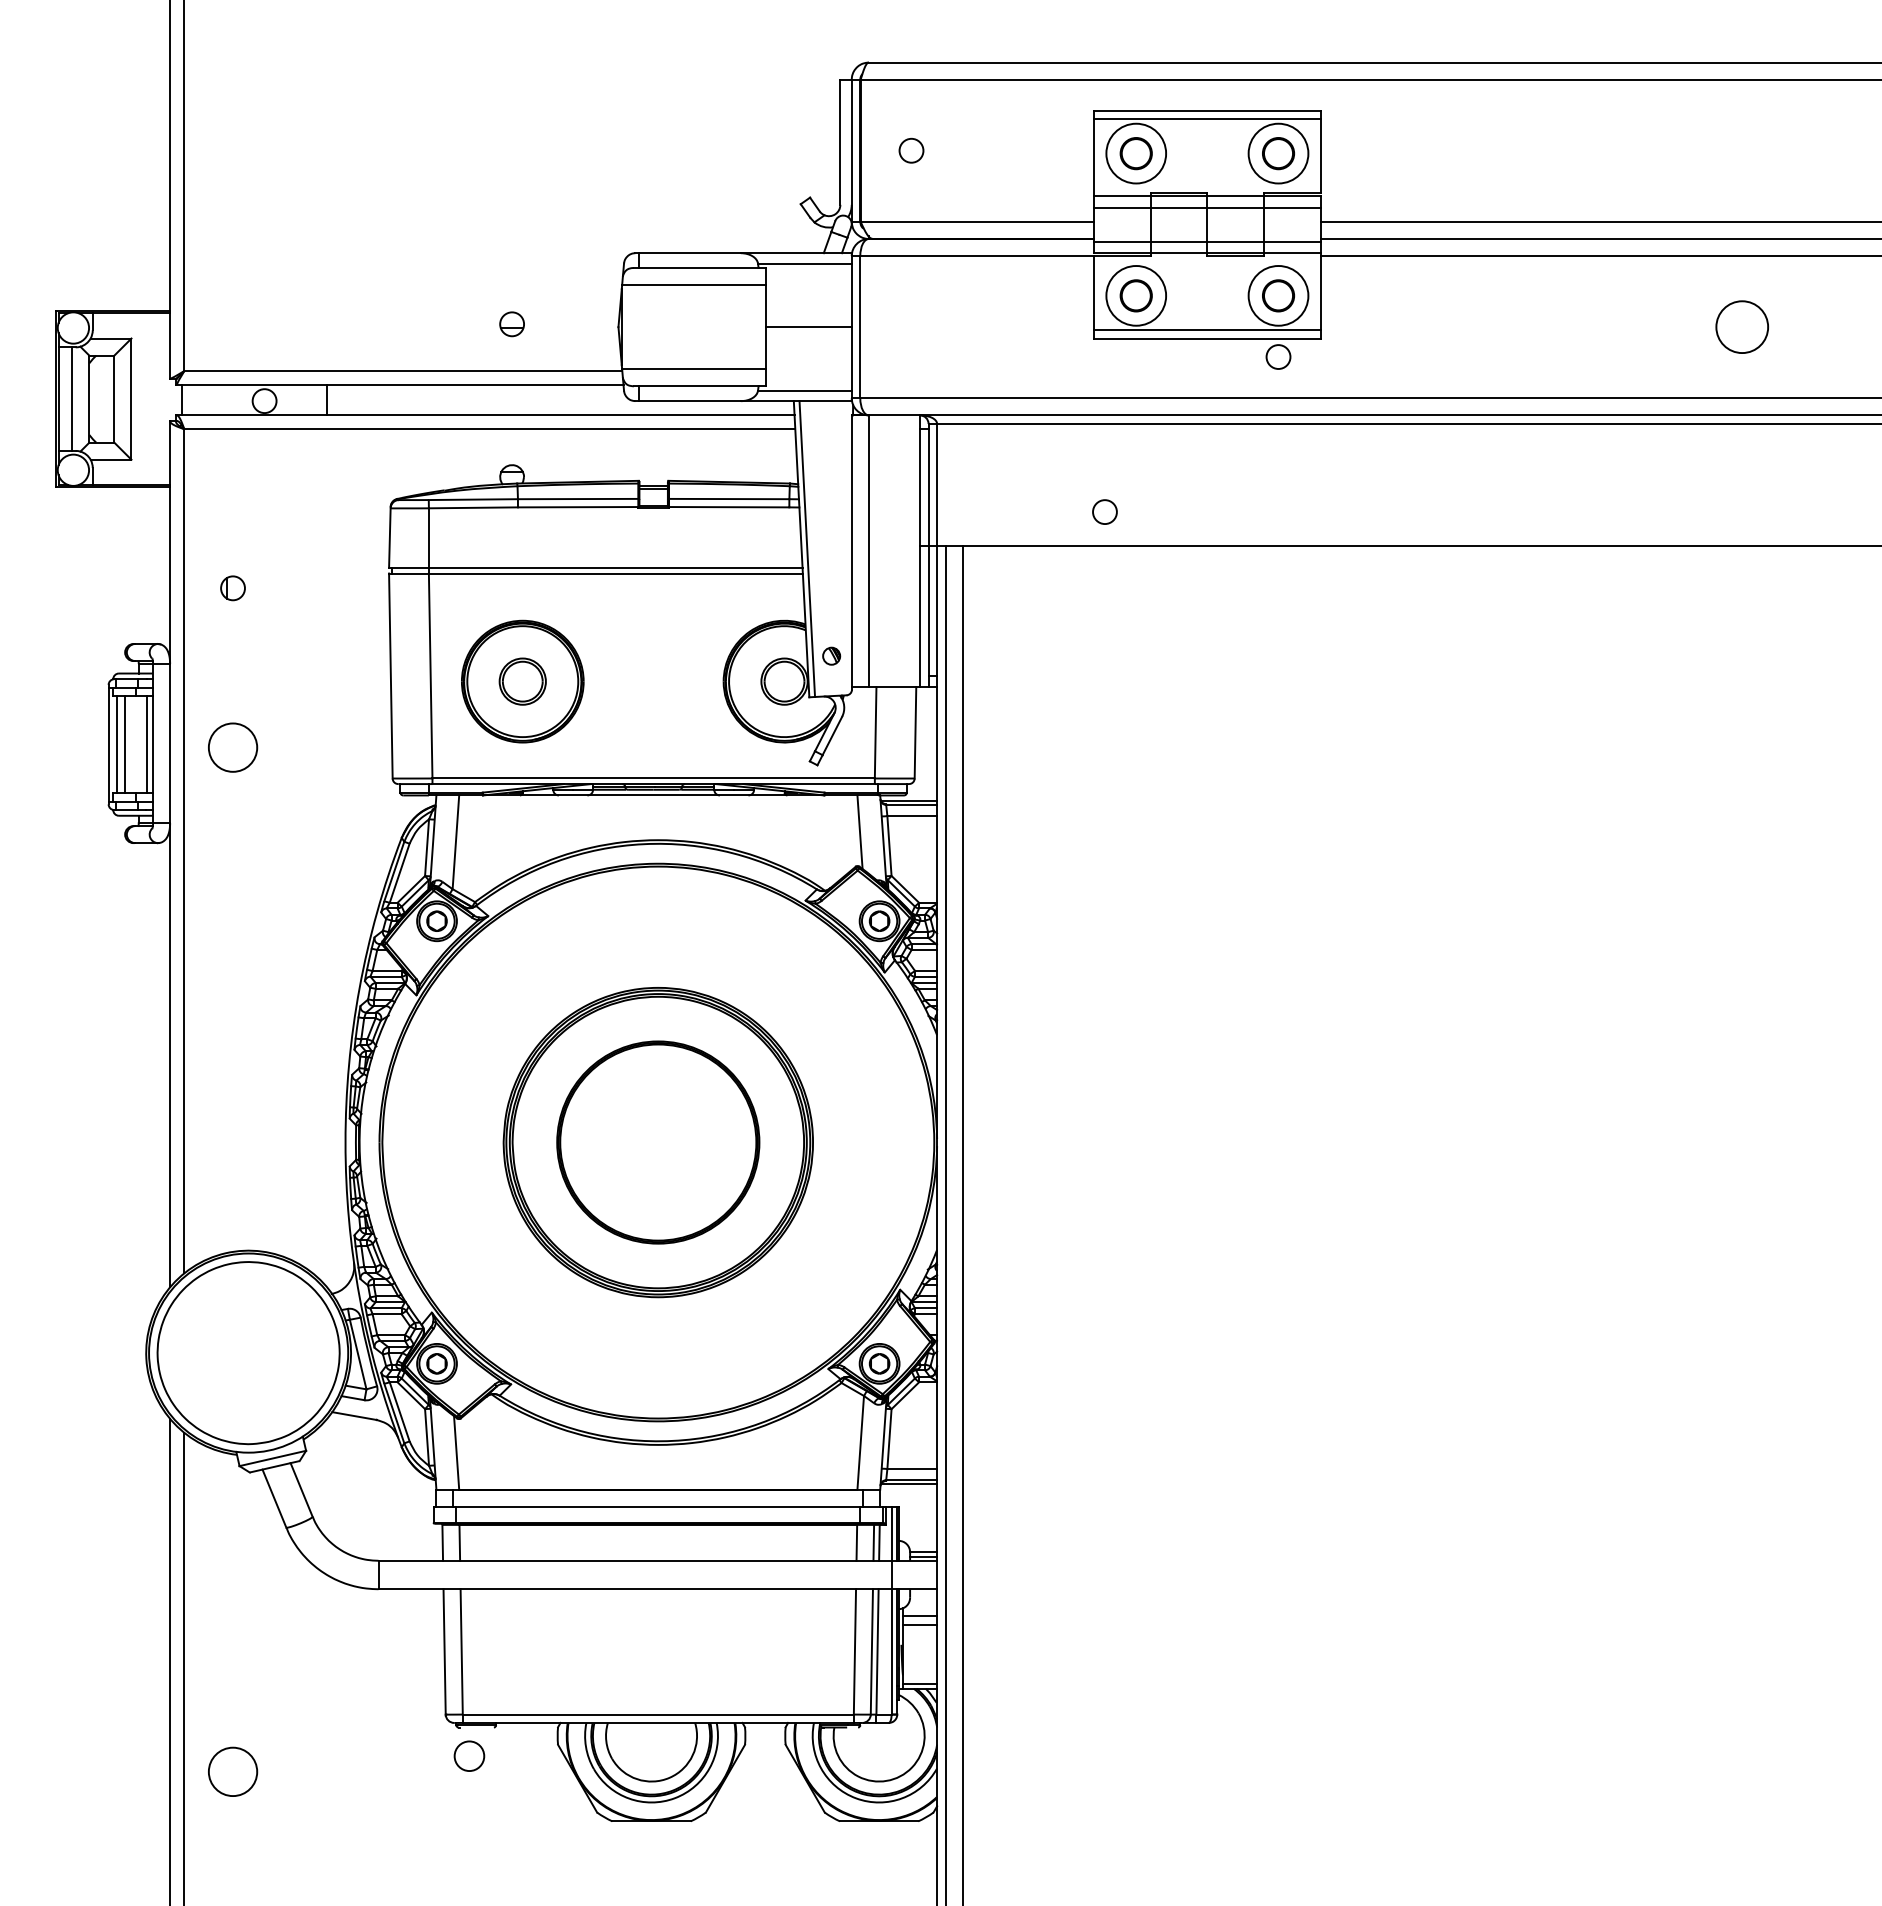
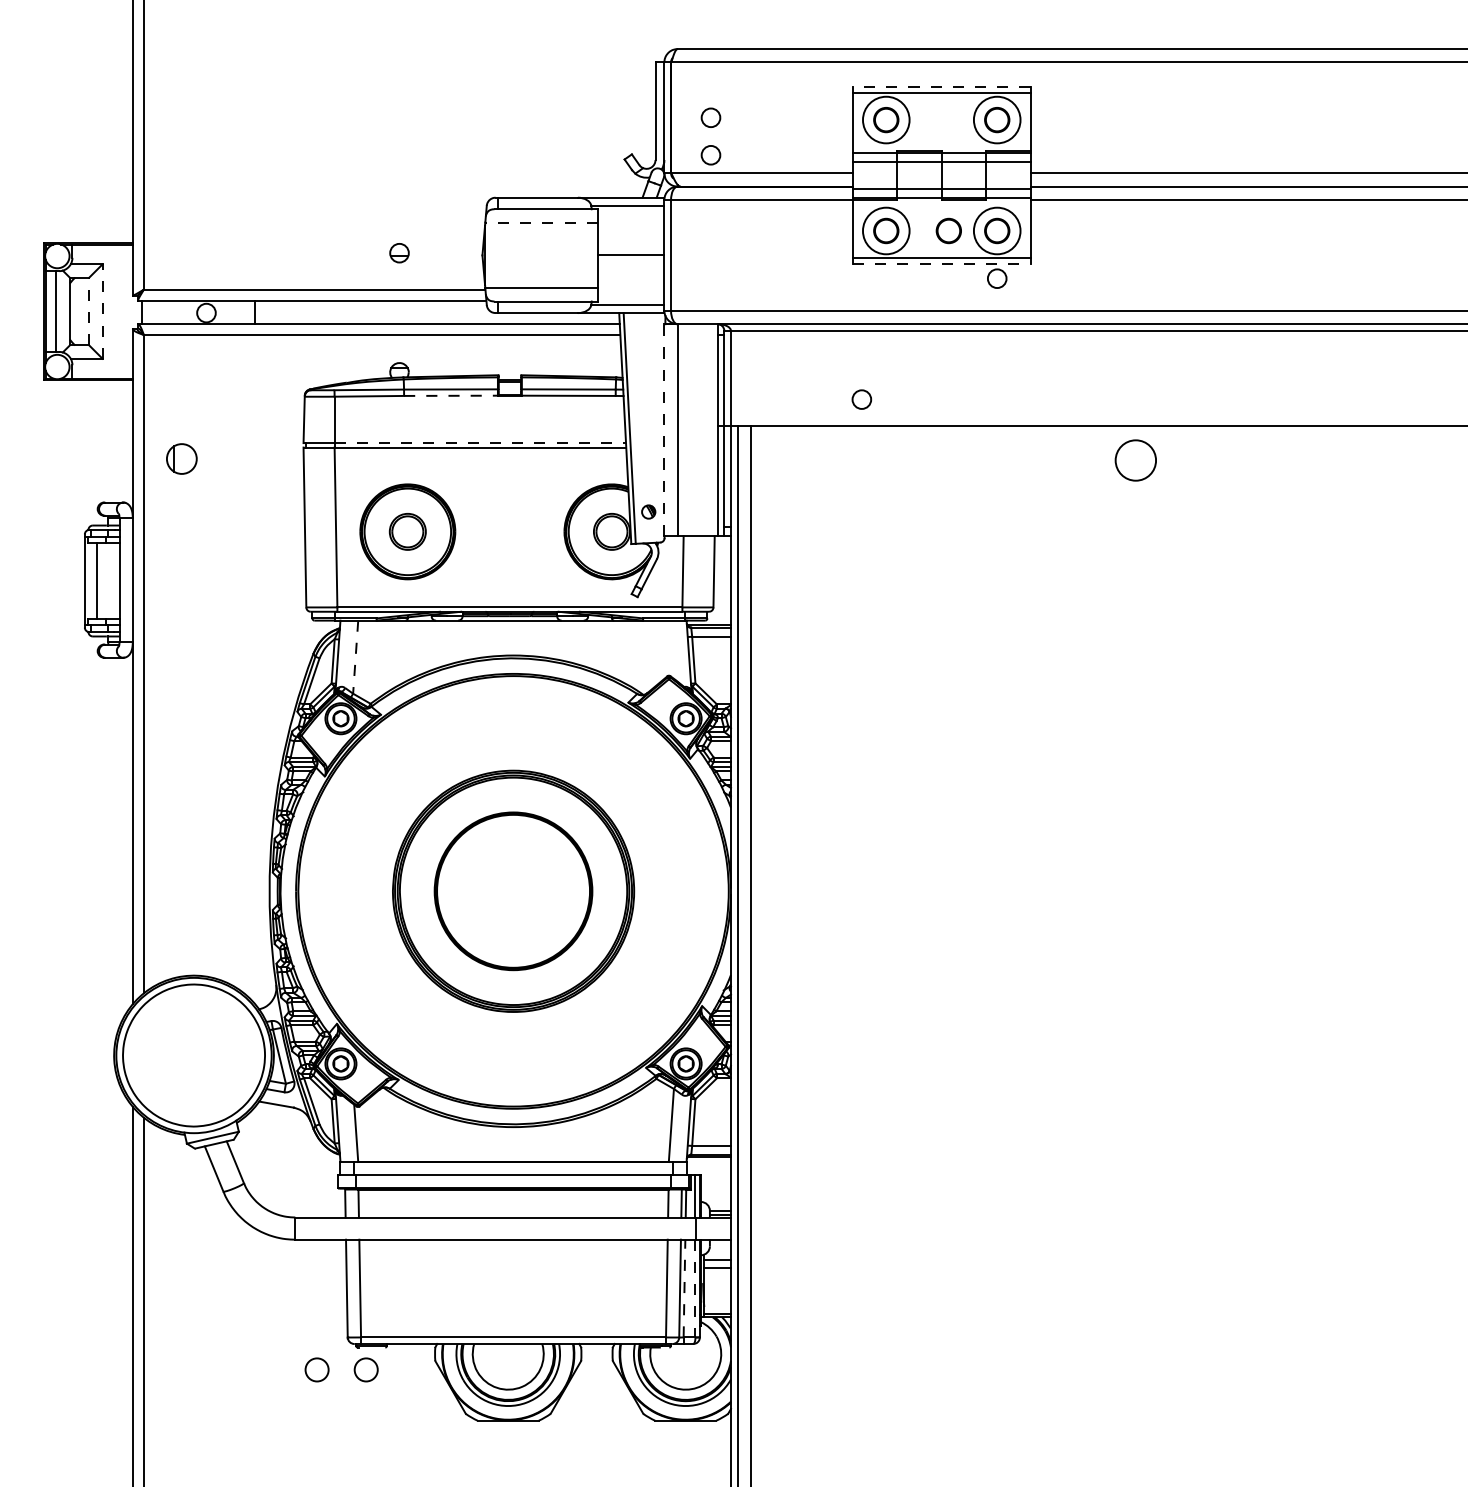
line: (1207, 110) -> (941, 86), solid -> dashed
circle: (911, 198) -> (710, 155), added
line: (693, 285) -> (540, 222), solid -> dashed
part: (1216, 295) -> (948, 230), added
circle: (1741, 326) -> (1135, 460), moved
line: (1207, 338) -> (941, 264), solid -> dashed
line: (114, 399) -> (89, 311), solid -> dashed
line: (131, 399) -> (102, 311), solid -> dashed
line: (578, 507) -> (451, 396), solid -> dashed
line: (851, 551) -> (664, 430), solid -> dashed
line: (615, 567) -> (480, 442), solid -> dashed
part: (232, 588) -> (181, 459), size x1.6
line: (117, 744) -> (91, 580), removed
line: (147, 744) -> (115, 580), removed
circle: (233, 747) -> (182, 583), removed
line: (859, 832) -> (670, 649), removed
line: (455, 842) -> (355, 657), solid -> dashed
line: (877, 1651) -> (684, 1288), solid -> dashed
line: (891, 1651) -> (695, 1288), solid -> dashed
circle: (406, 1755) -> (317, 1369), added
circle: (233, 1771) -> (182, 1381), removed

